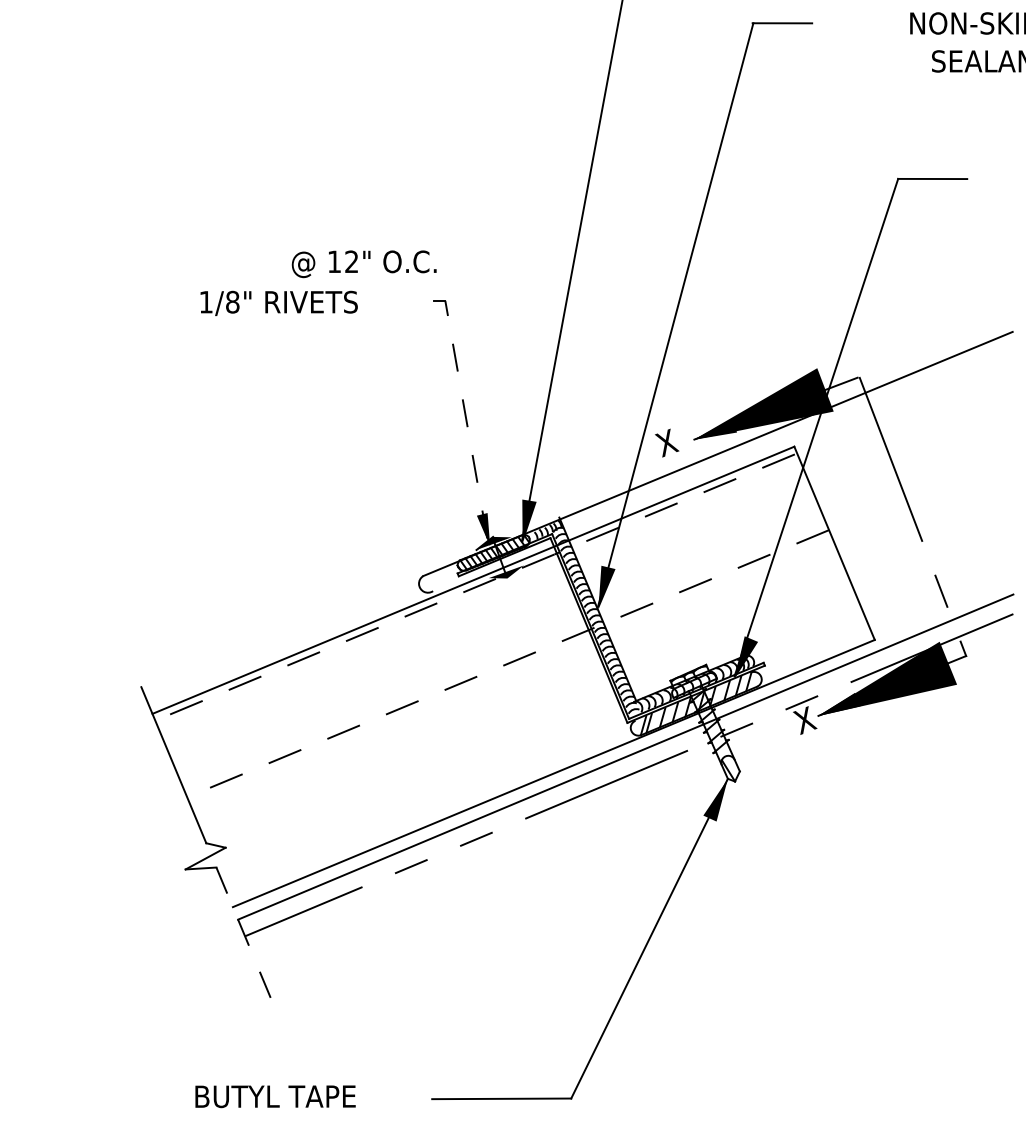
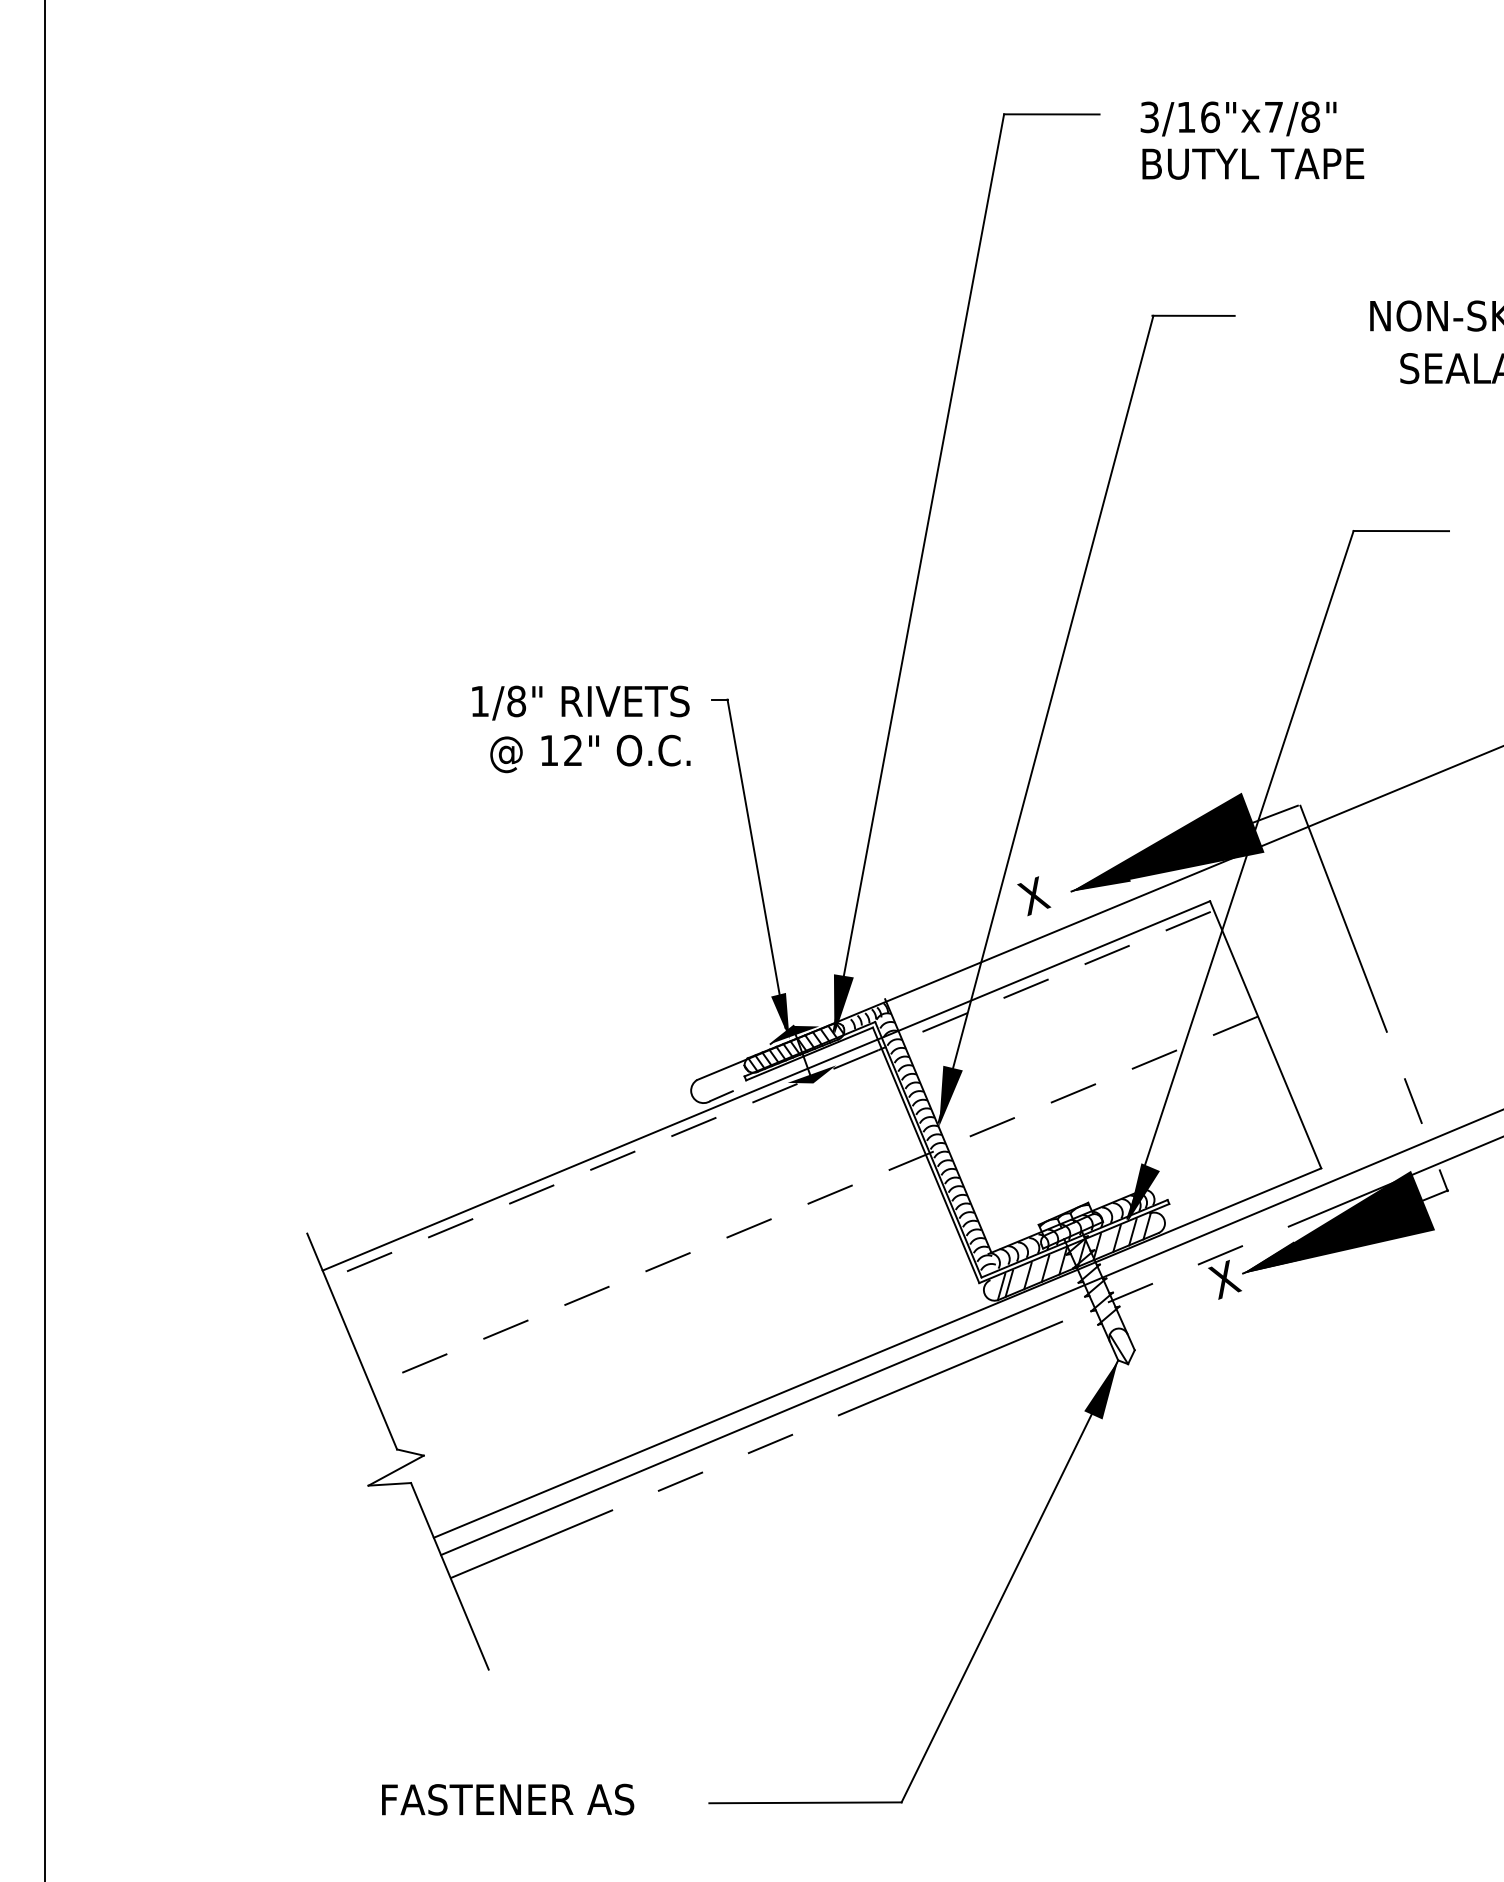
text: (364, 263) -> (590, 753), moved
text: (278, 302) -> (580, 702), moved
line: (466, 419) -> (756, 863), dashed -> solid
line: (440, 587) -> (721, 1095), added
line: (244, 935) -> (450, 1576), dashed -> solid
text: (287, 1096) -> (509, 1799), BUTYL TAPE -> FASTENER AS

